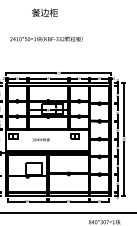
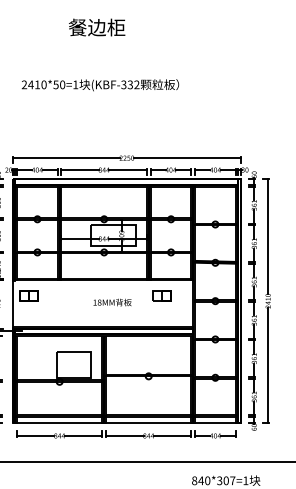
text: (40, 139) -> (111, 301), moved

